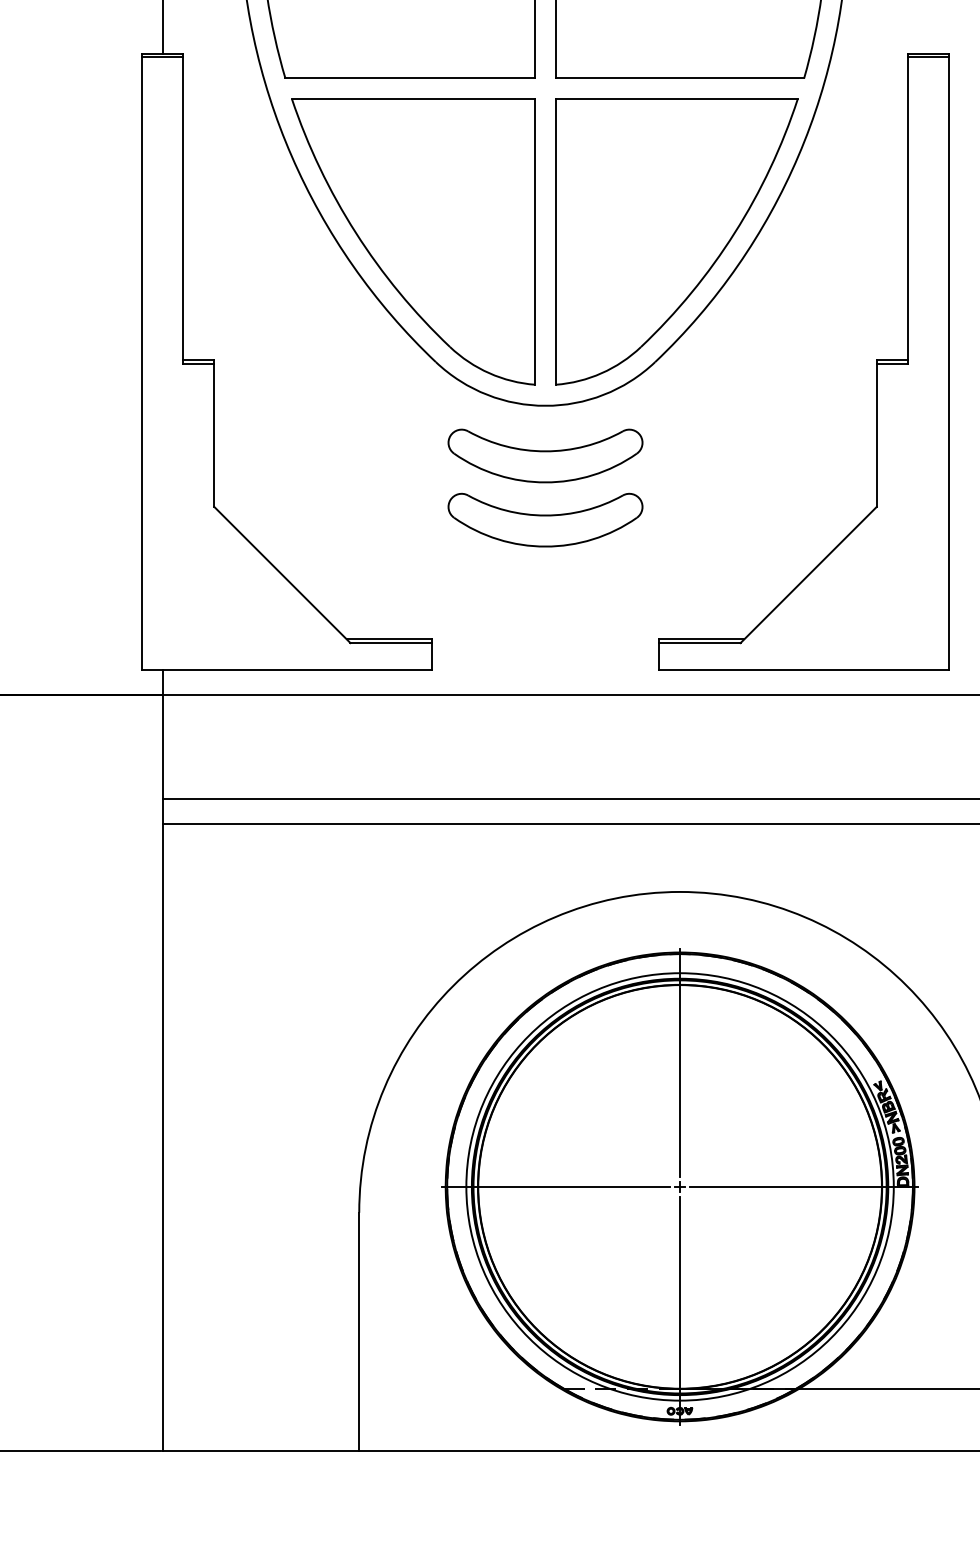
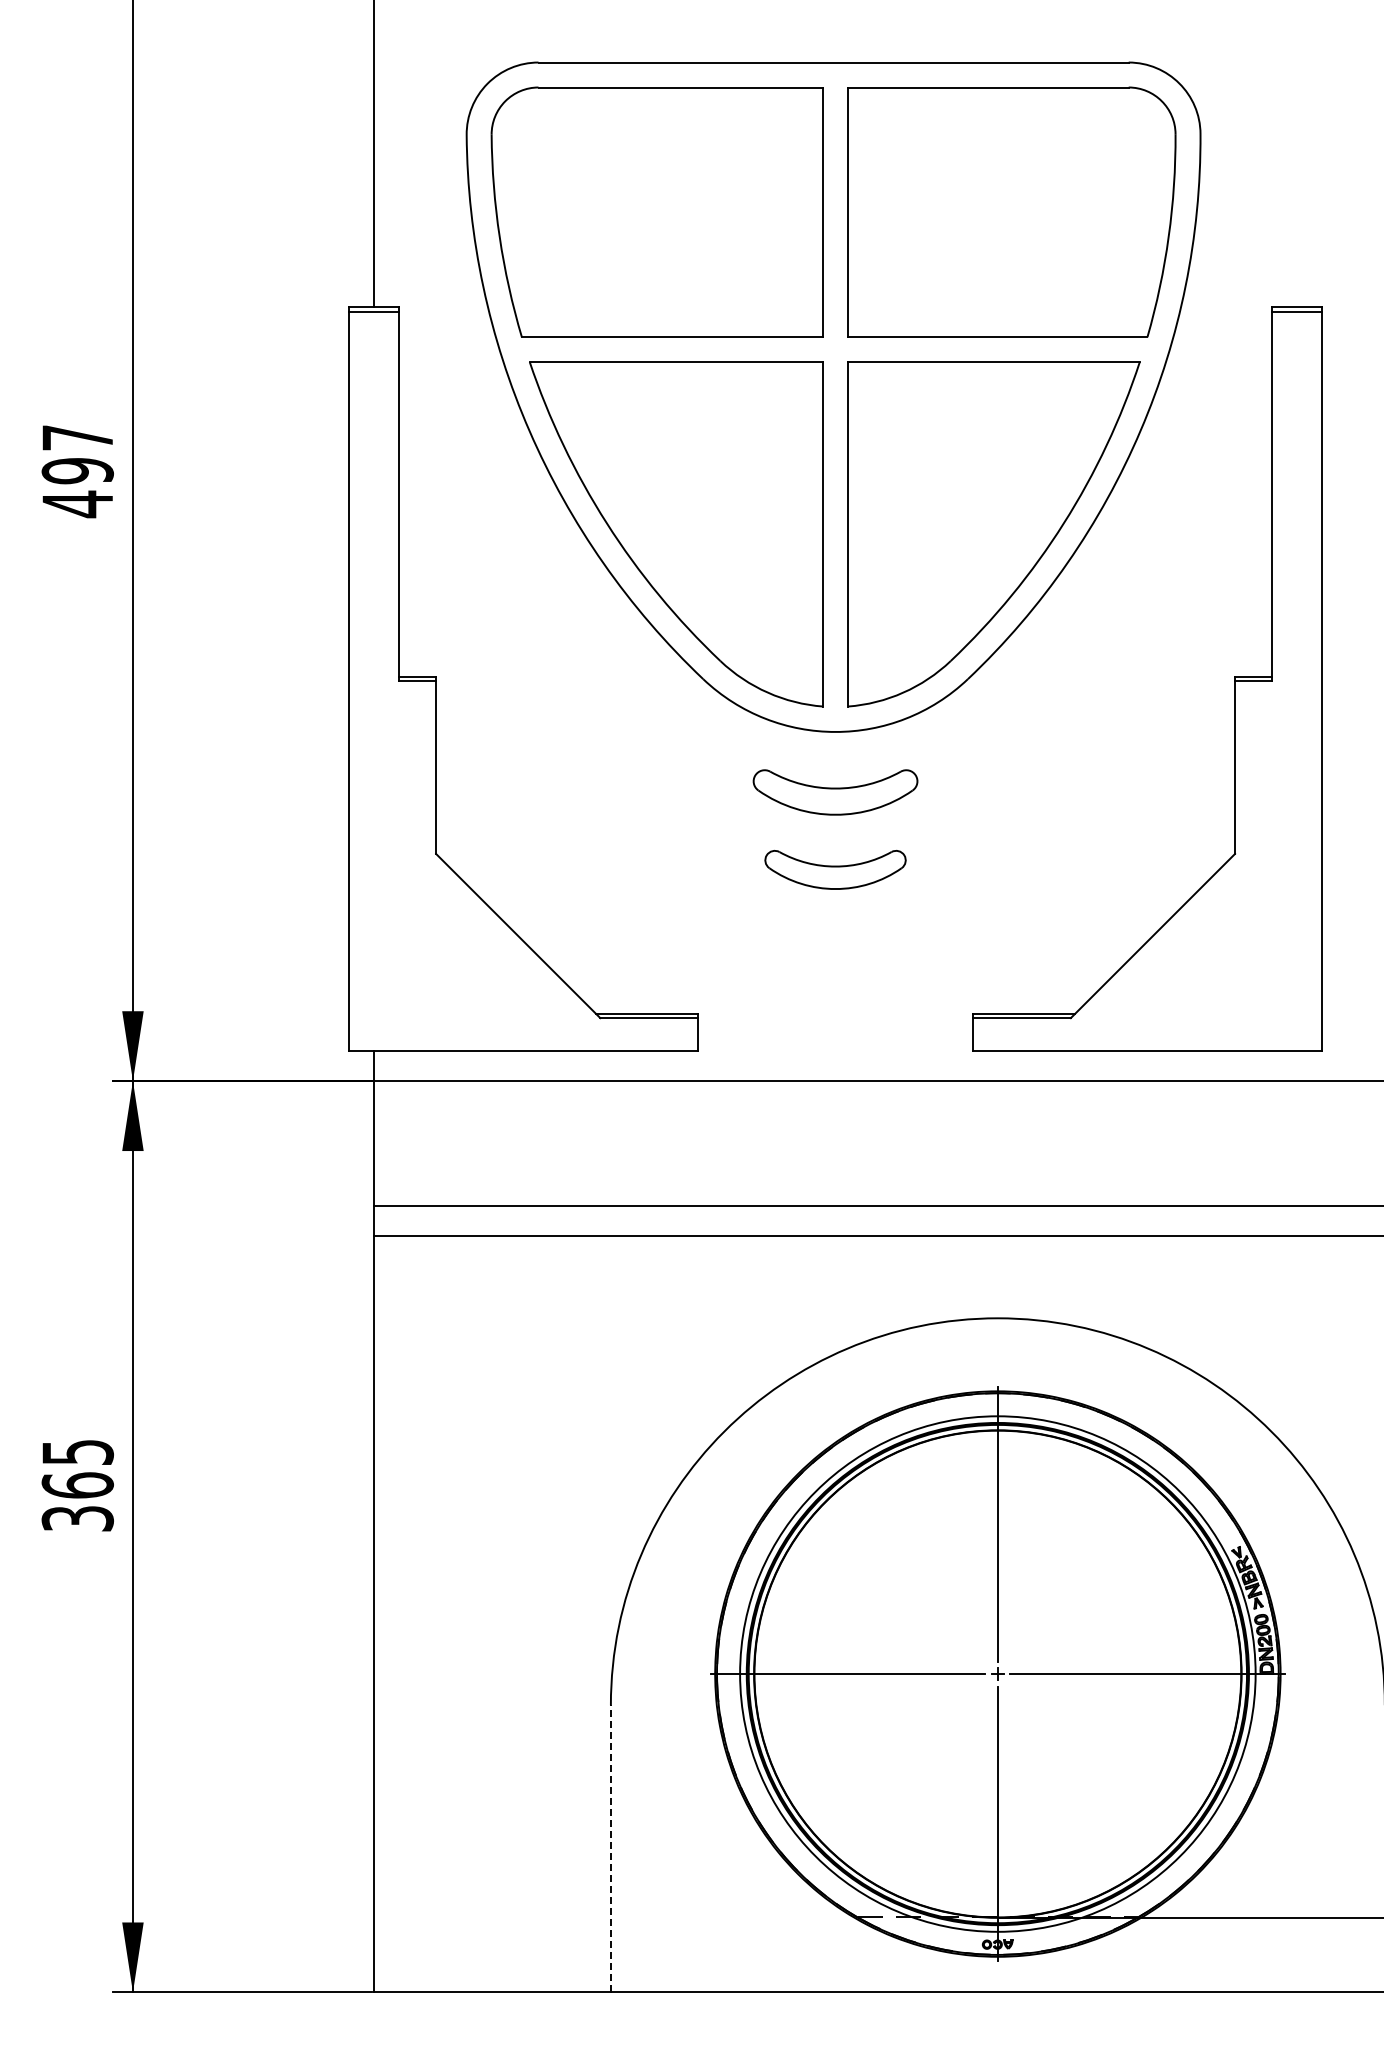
part: (545, 456) -> (835, 792), size x0.7
part: (545, 519) -> (835, 869), size x0.6
line: (358, 1331) -> (610, 1848), solid -> dashed

